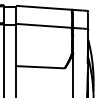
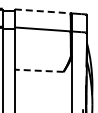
line: (43, 7) -> (42, 11), solid -> dashed
line: (39, 66) -> (38, 70), solid -> dashed

